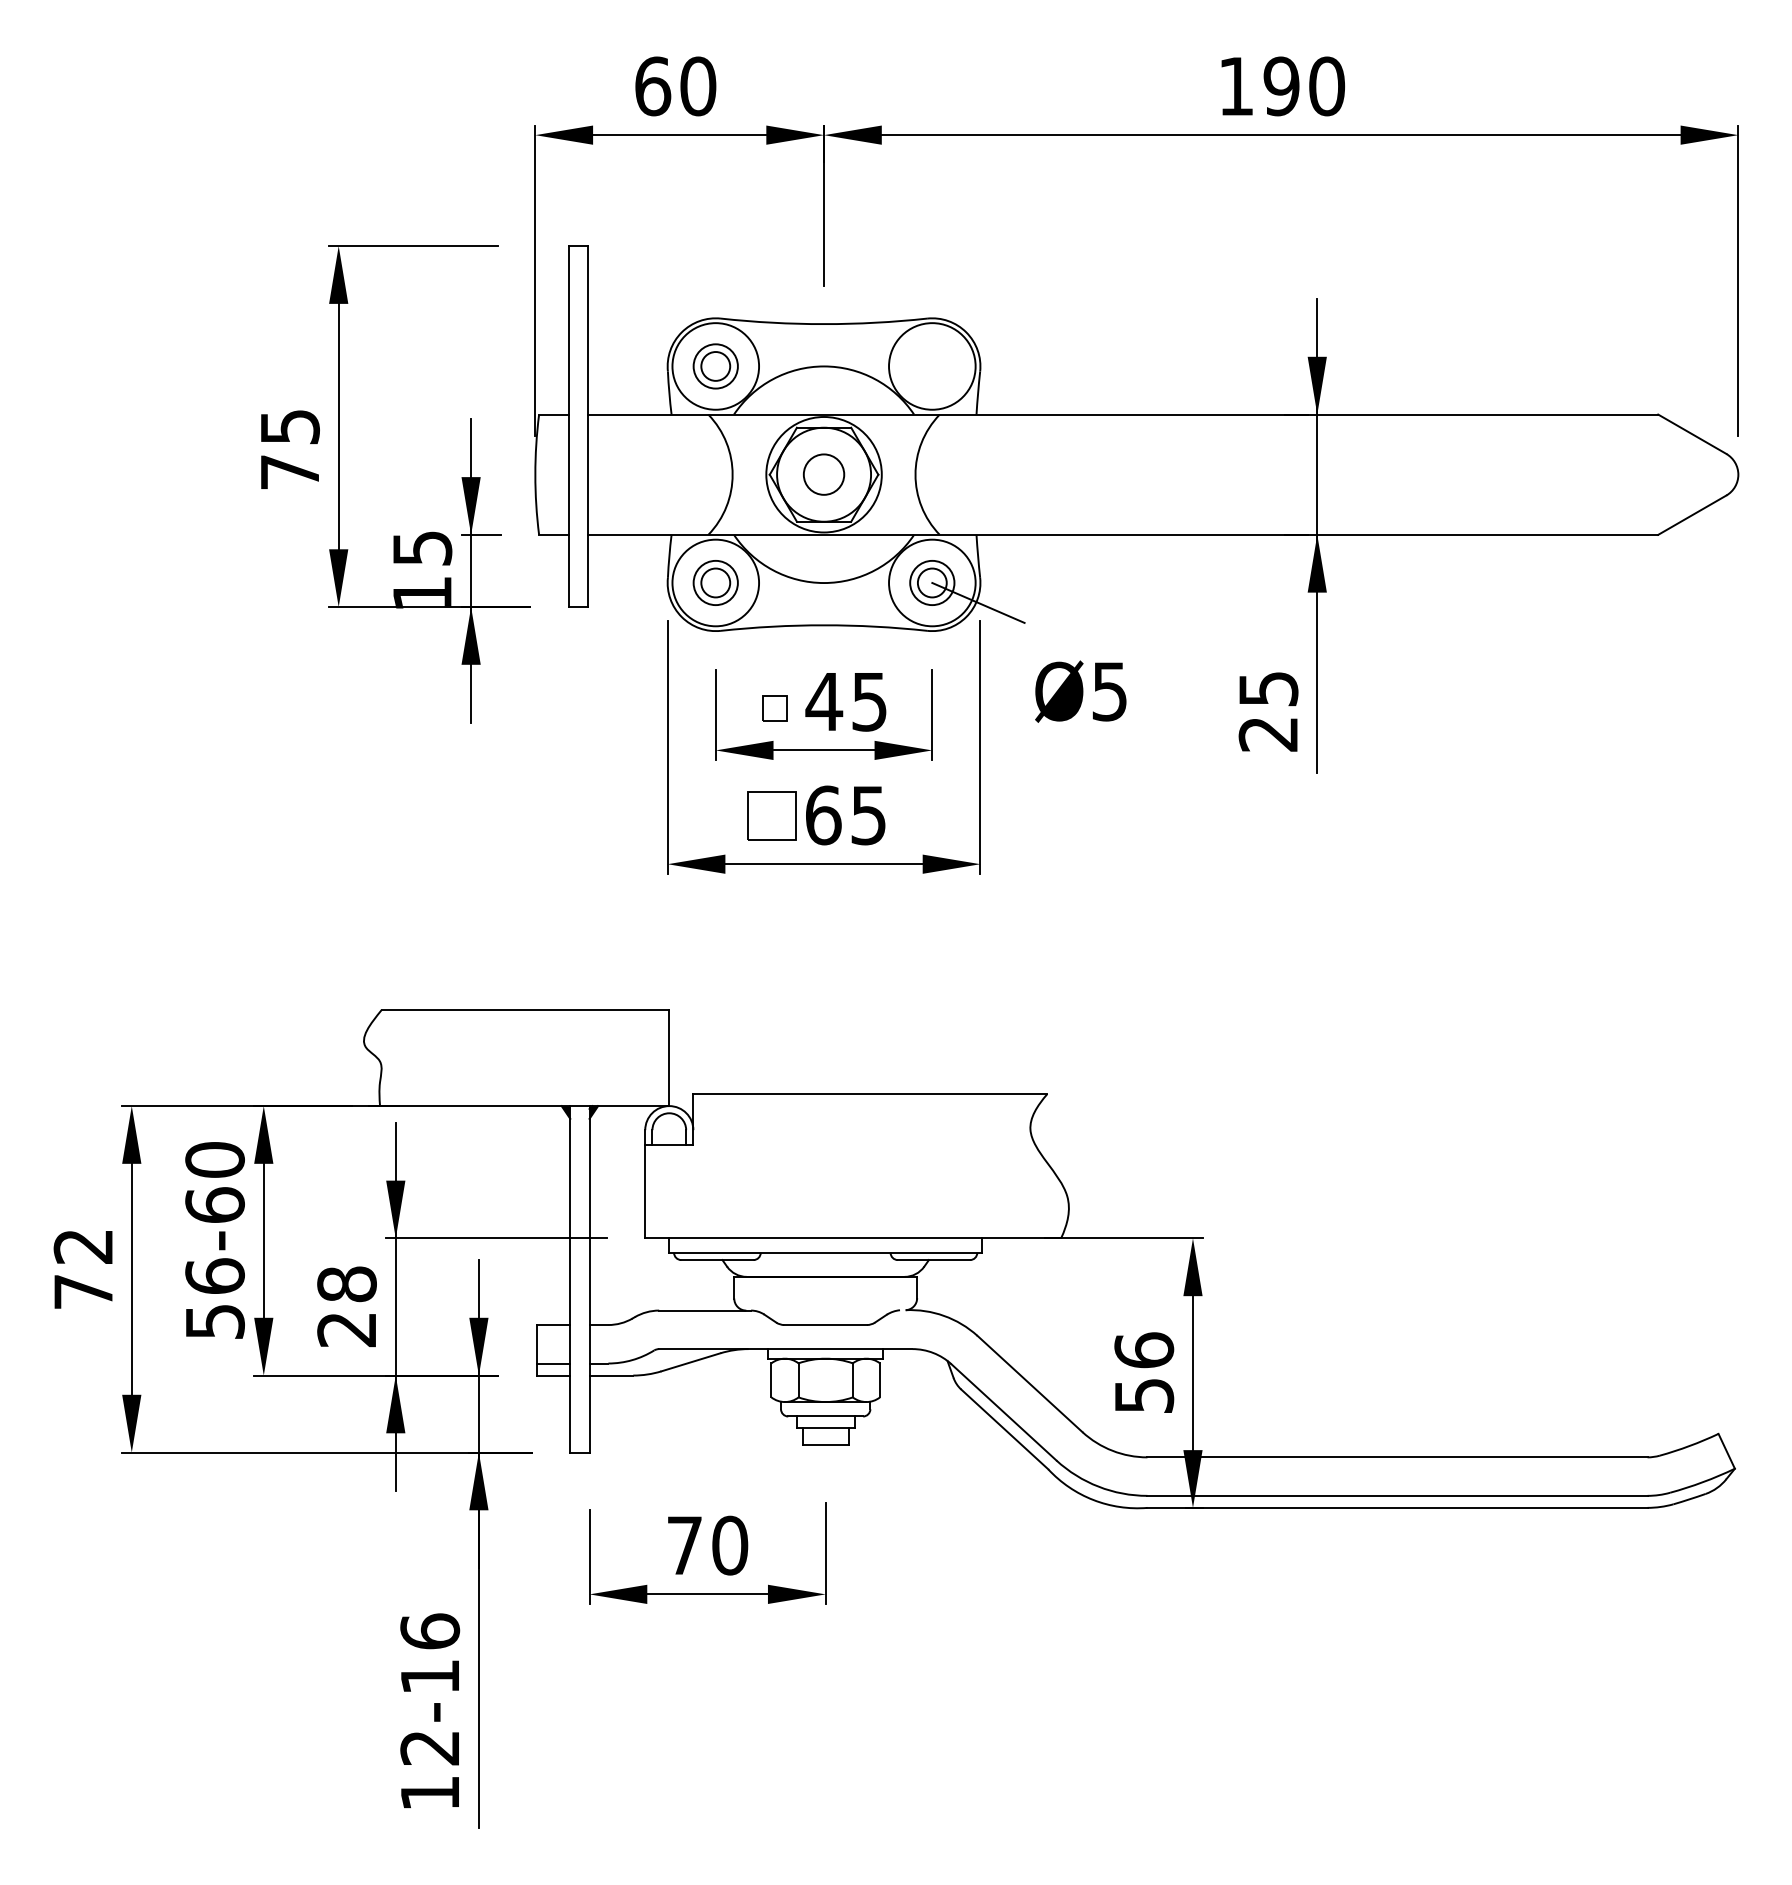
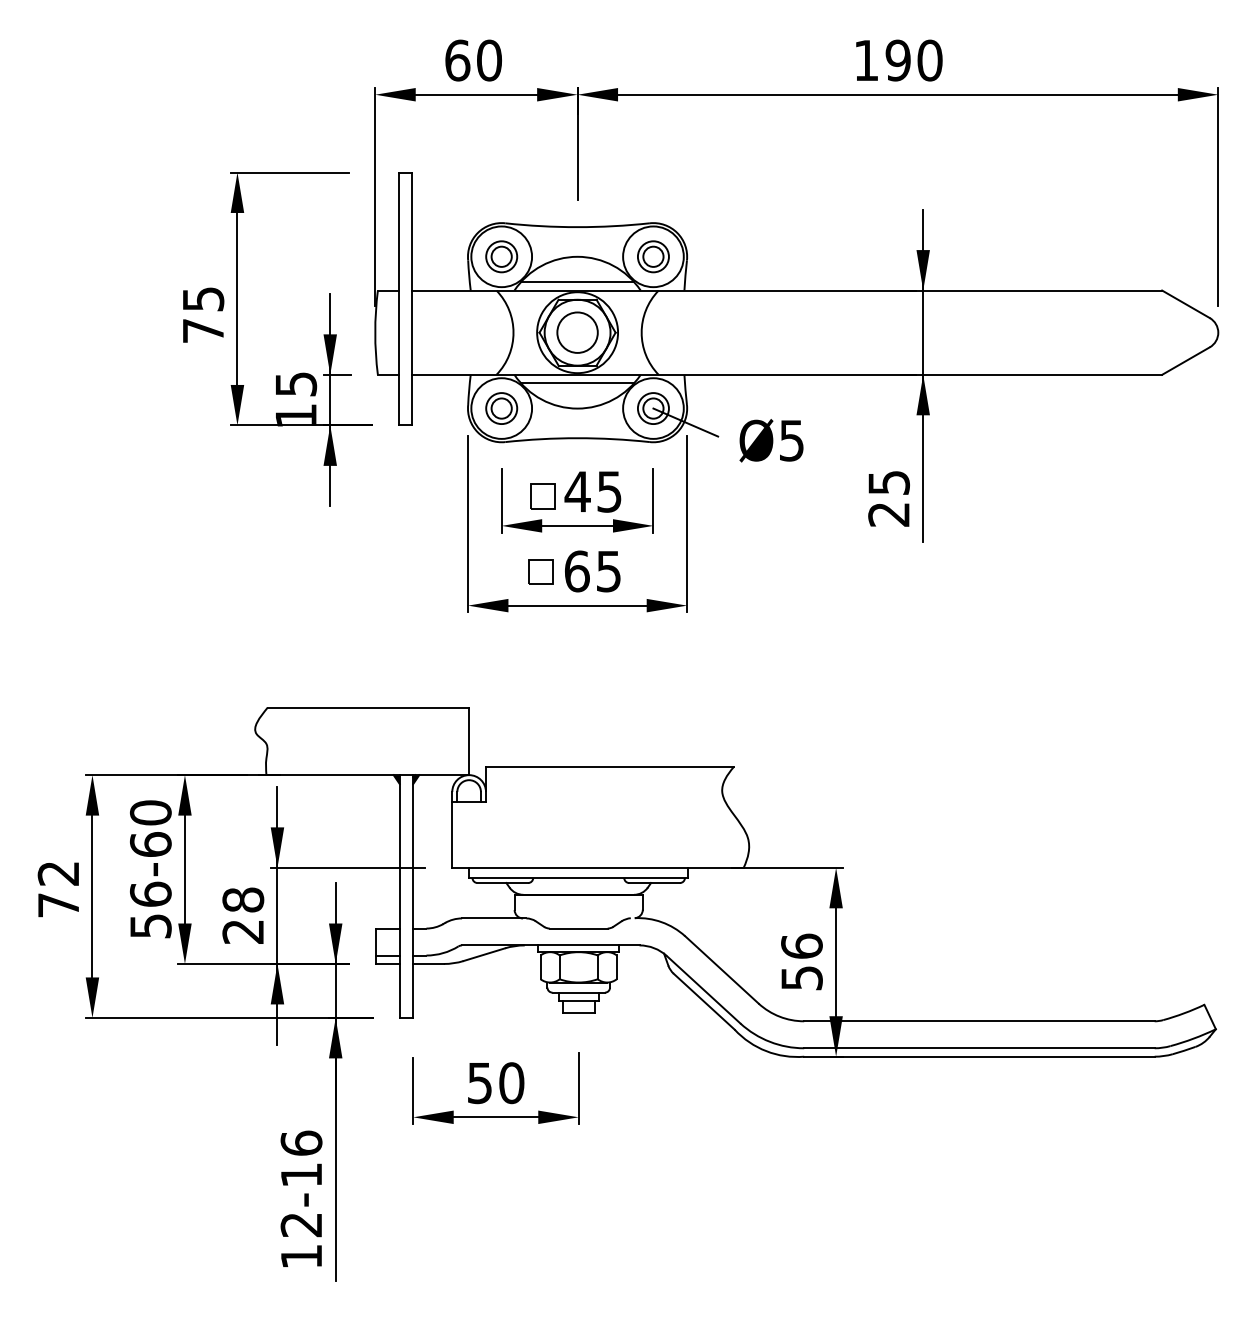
part: (932, 365) -> (653, 256), added
line: (823, 403) -> (577, 282), added
circle: (823, 474) -> (577, 332), size x1.43
line: (823, 547) -> (577, 383), added
text: (1080, 691) -> (771, 440), moved
part: (773, 708) -> (542, 496), size x1.43
part: (771, 815) -> (540, 571), size x0.71
text: (684, 1546) -> (479, 1083), 70 -> 50

